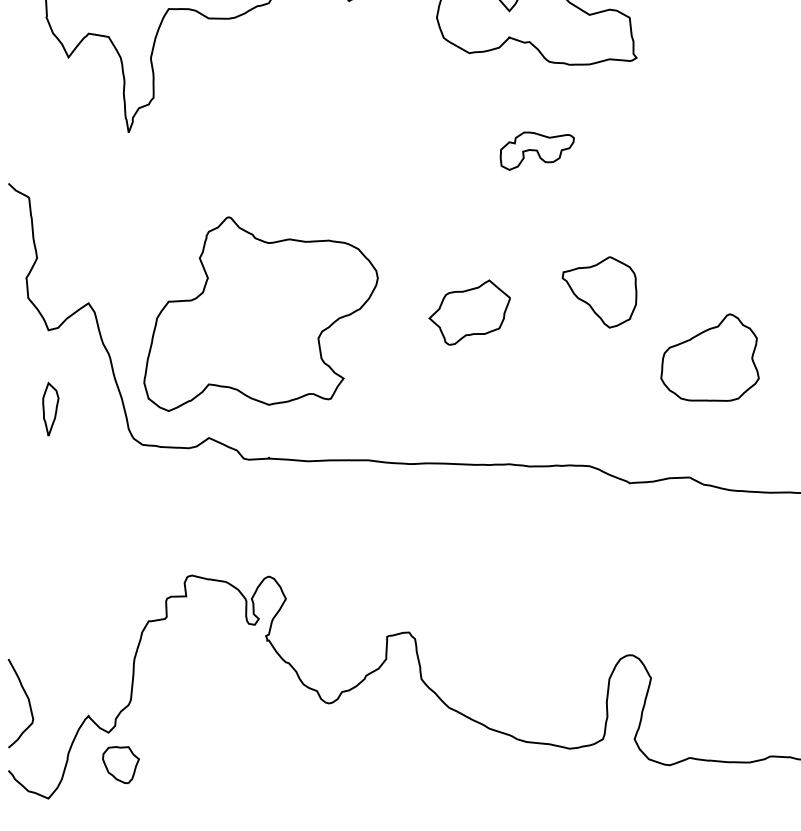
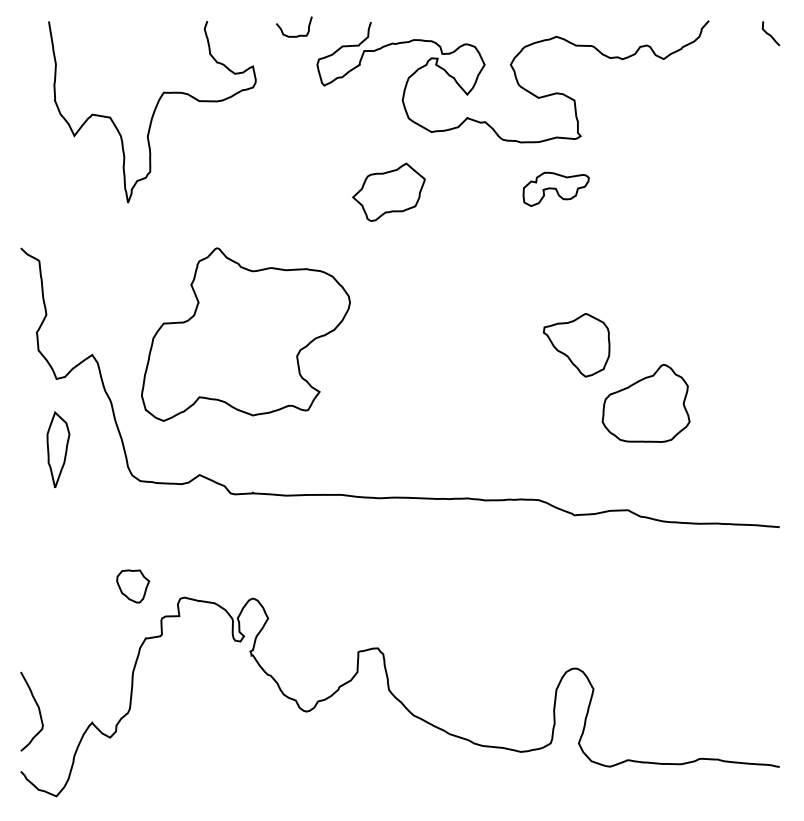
part: (536, 150) -> (555, 188), moved
part: (599, 292) -> (576, 345), moved
part: (469, 311) -> (388, 191), moved
part: (260, 313) -> (245, 334), moved
part: (50, 408) -> (58, 448), size x1.6
part: (121, 765) -> (133, 586), moved

